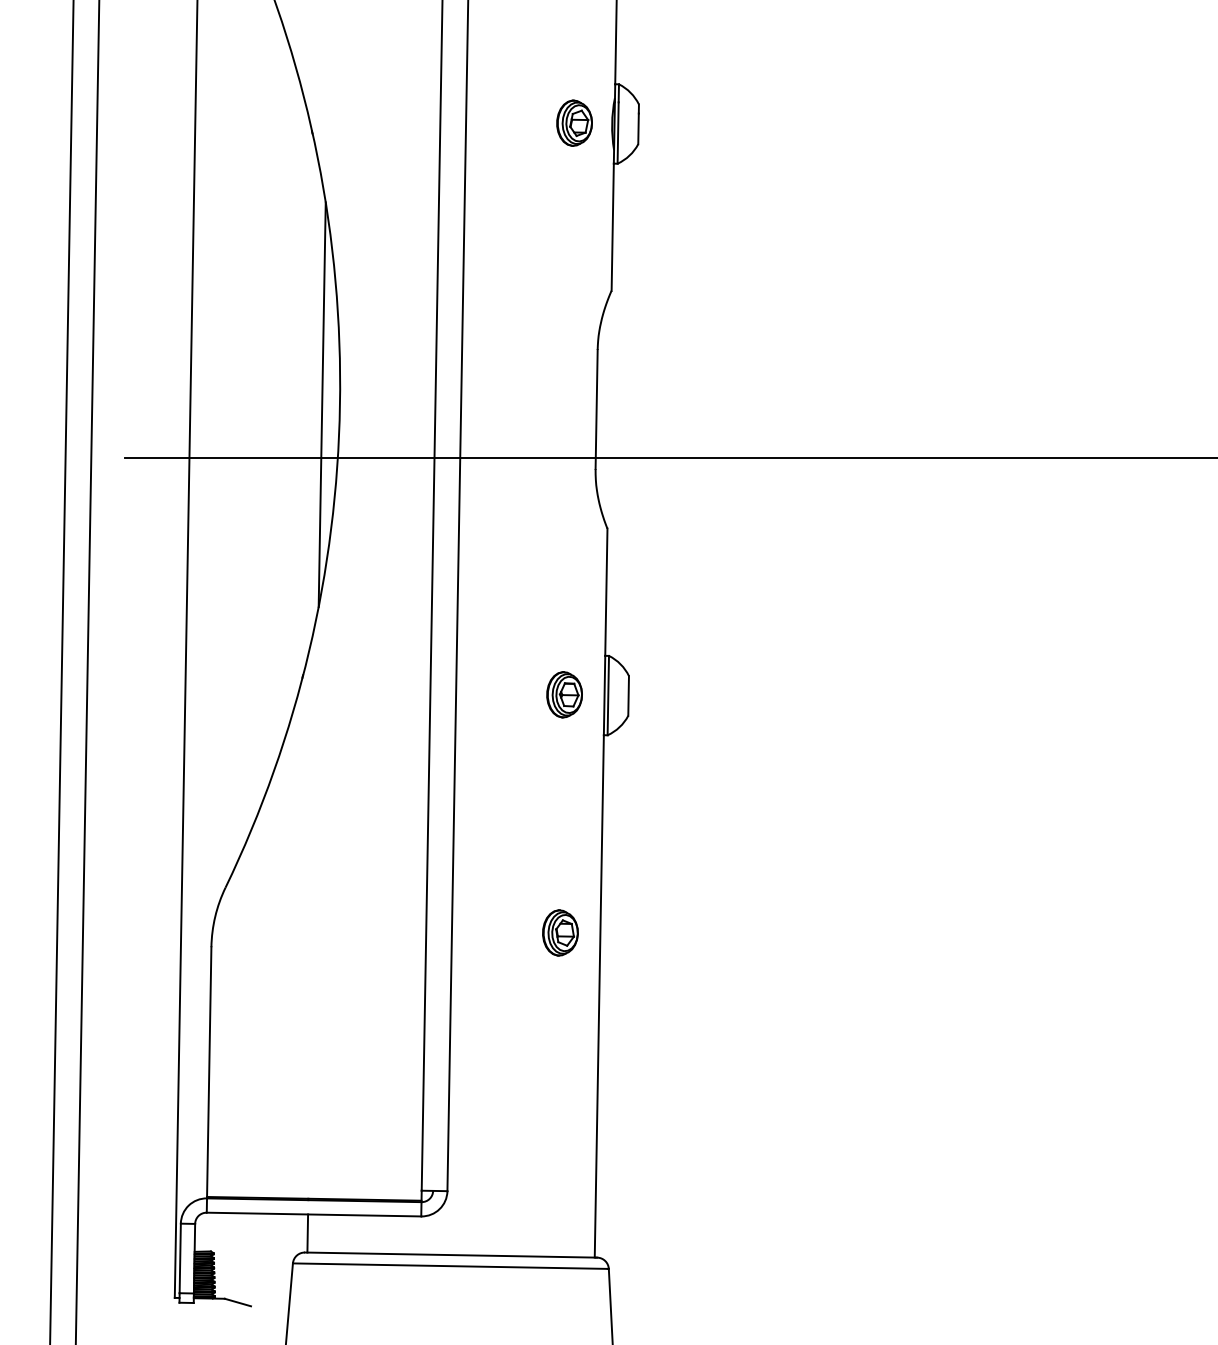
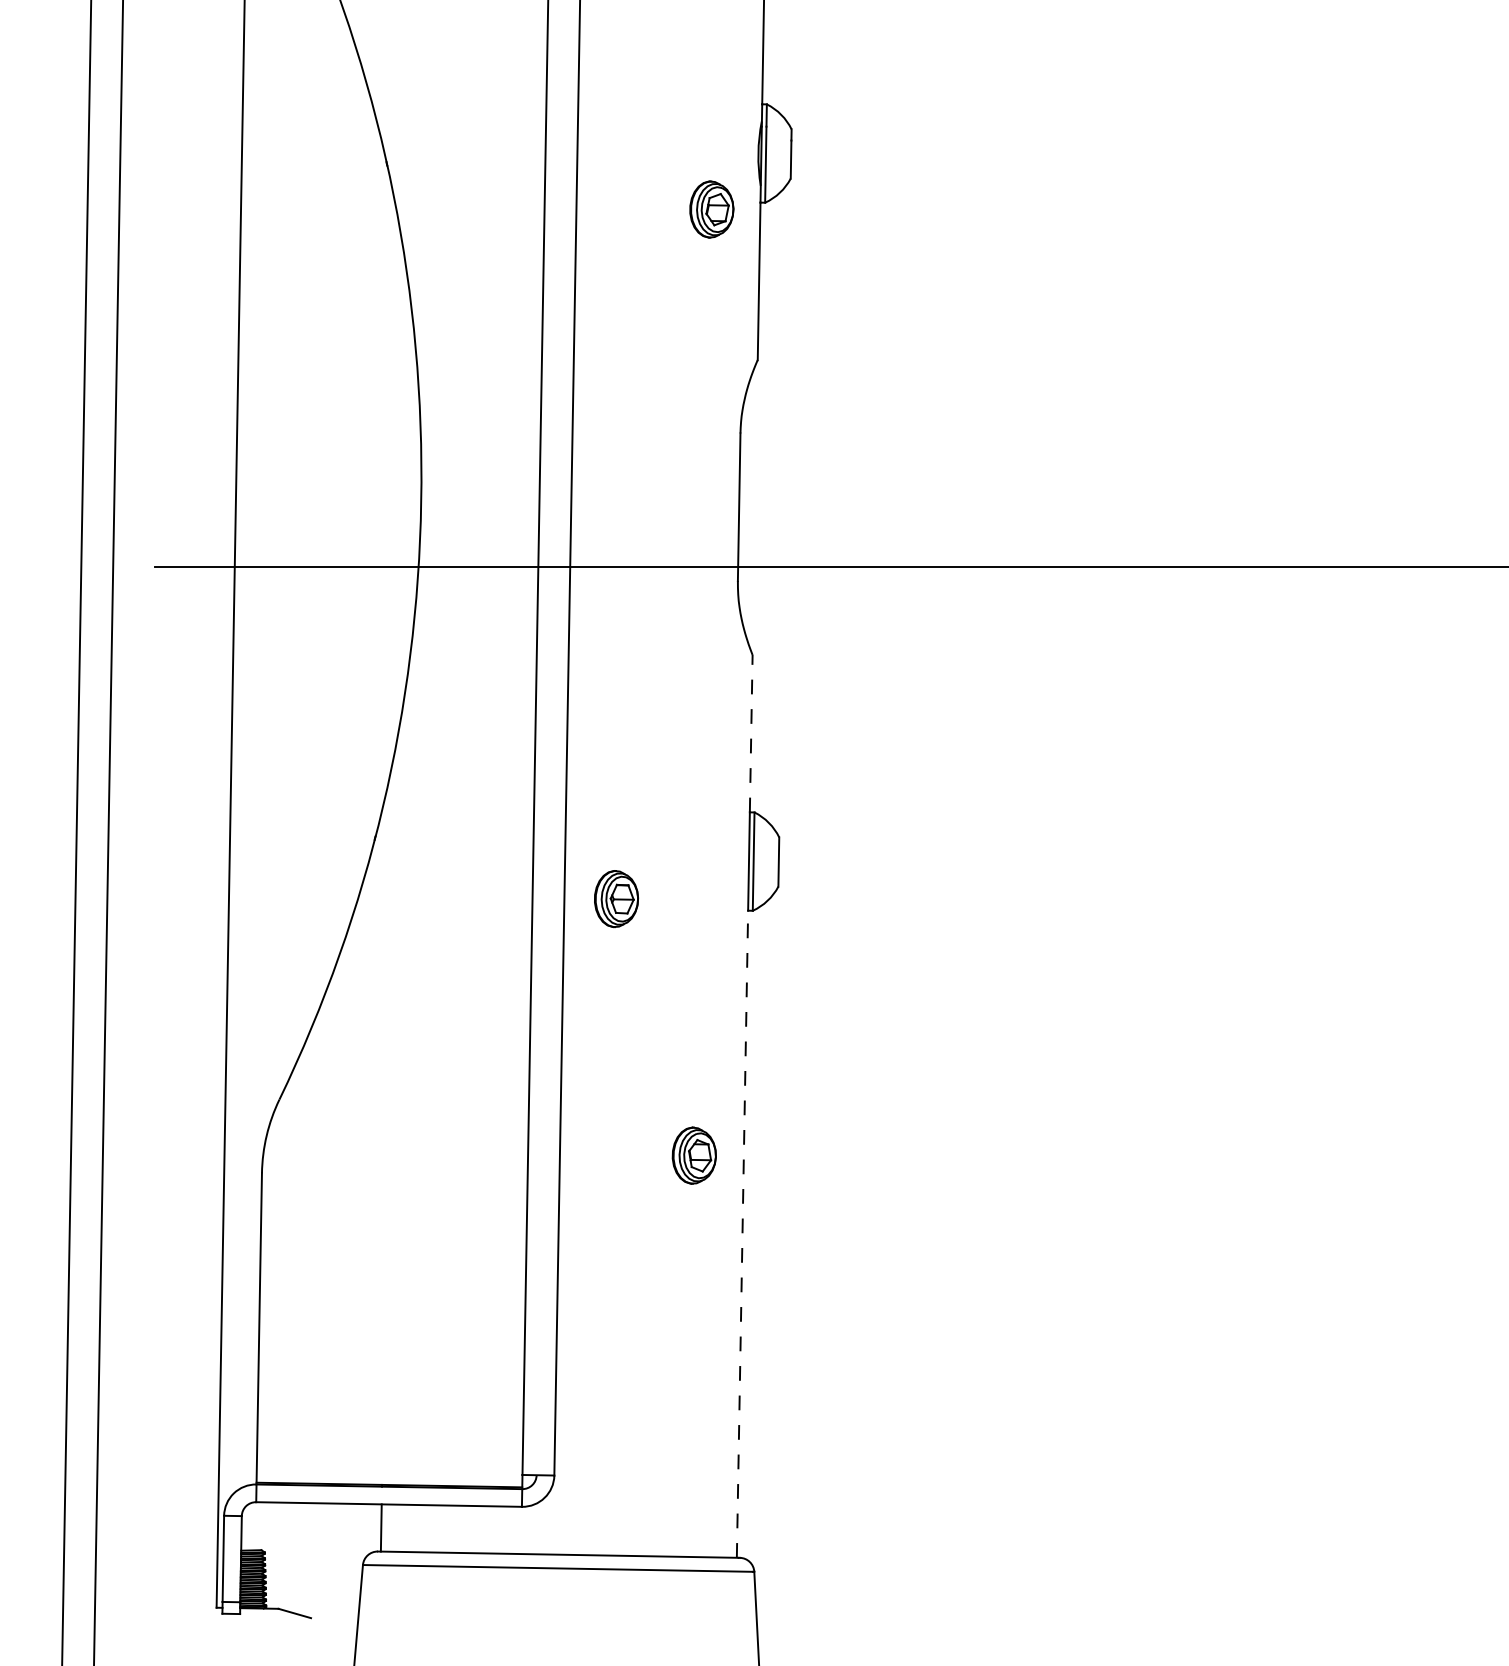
part: (574, 122) -> (711, 208), moved
line: (321, 404) -> (398, 501), removed
line: (606, 592) -> (751, 733), solid -> dashed
part: (564, 694) -> (616, 898), moved
line: (599, 995) -> (742, 1233), solid -> dashed

